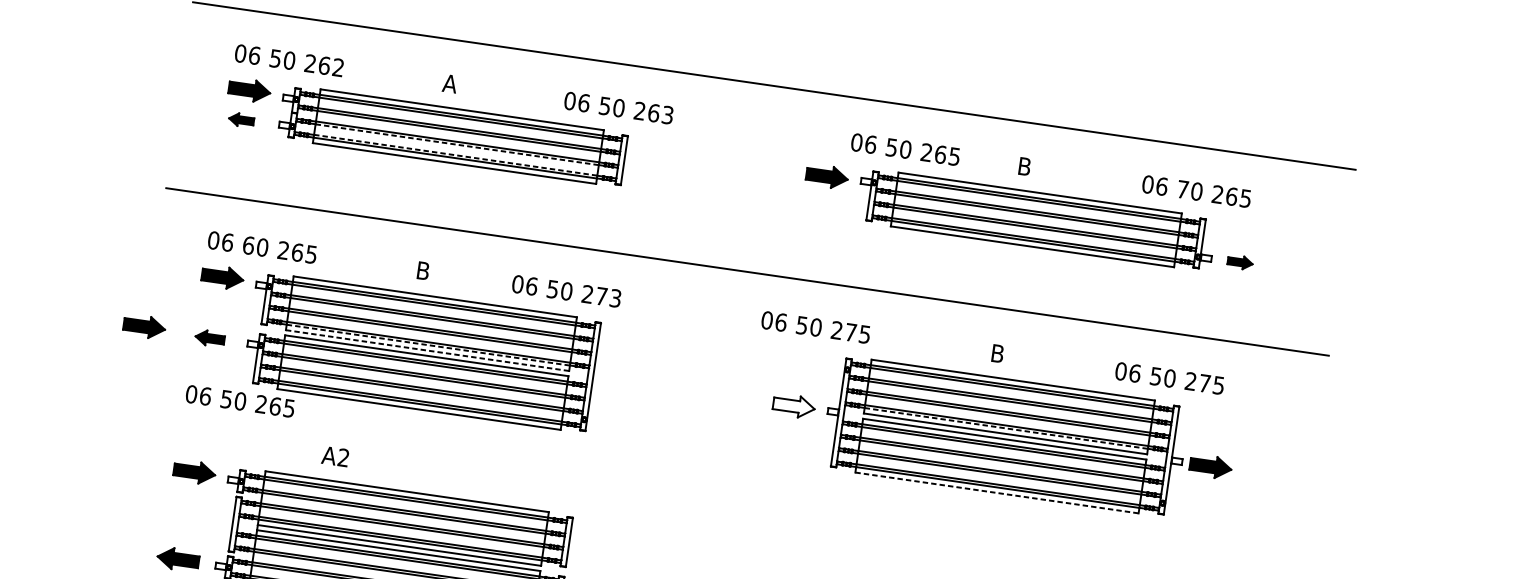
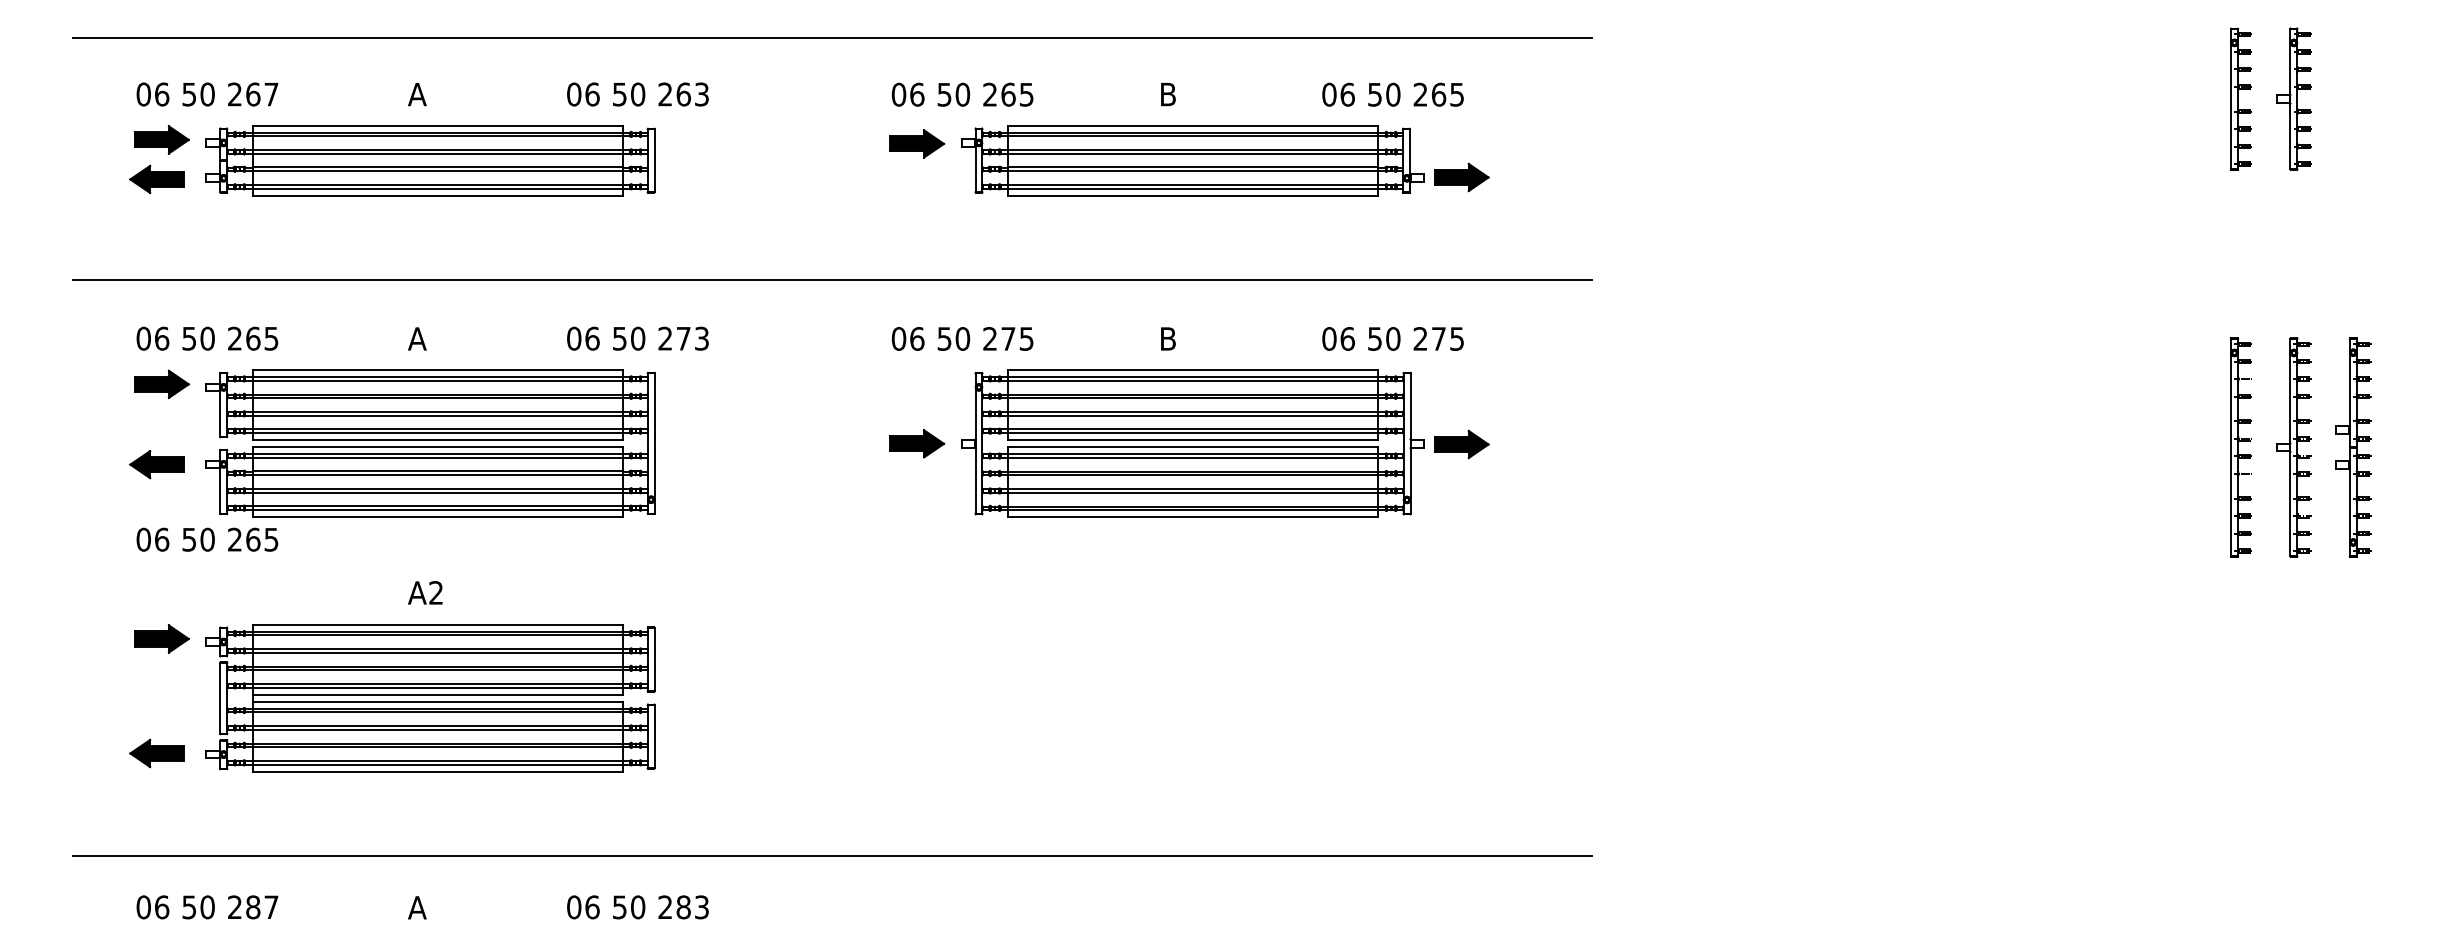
text: (338, 67) -> (271, 94), 262 -> 267
part: (241, 120) -> (156, 179), size x1.67
line: (457, 145) -> (438, 171), dashed -> solid
text: (905, 149) -> (962, 94), moved
line: (456, 155) -> (438, 184), dashed -> solid
text: (1182, 189) -> (1374, 94), 70 -> 50
text: (248, 245) -> (189, 338), 60 -> 50
part: (1239, 262) -> (1461, 177), size x1.67
text: (423, 270) -> (417, 338), B -> A
text: (566, 291) -> (637, 338), moved
part: (144, 326) -> (70, 461), removed
text: (815, 327) -> (962, 338), moved
part: (209, 338) -> (156, 464), size x1.43
line: (428, 345) -> (438, 433), dashed -> solid
line: (428, 350) -> (438, 440), dashed -> solid
fill: (794, 406) -> (917, 443), added
line: (1006, 428) -> (1193, 433), dashed -> solid
text: (335, 456) -> (425, 592), moved
line: (997, 493) -> (1193, 517), dashed -> solid

